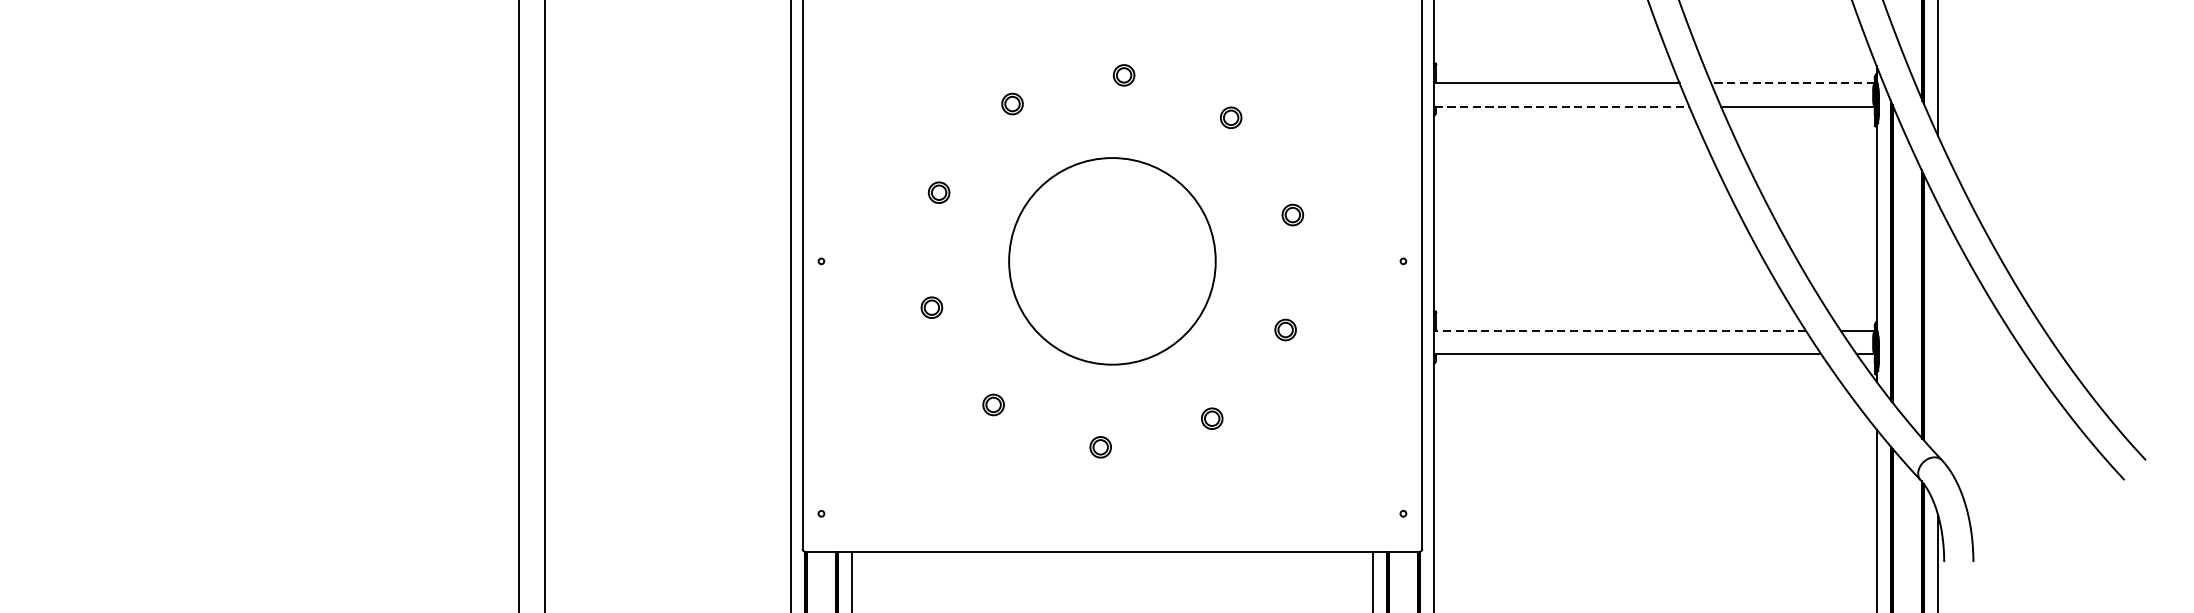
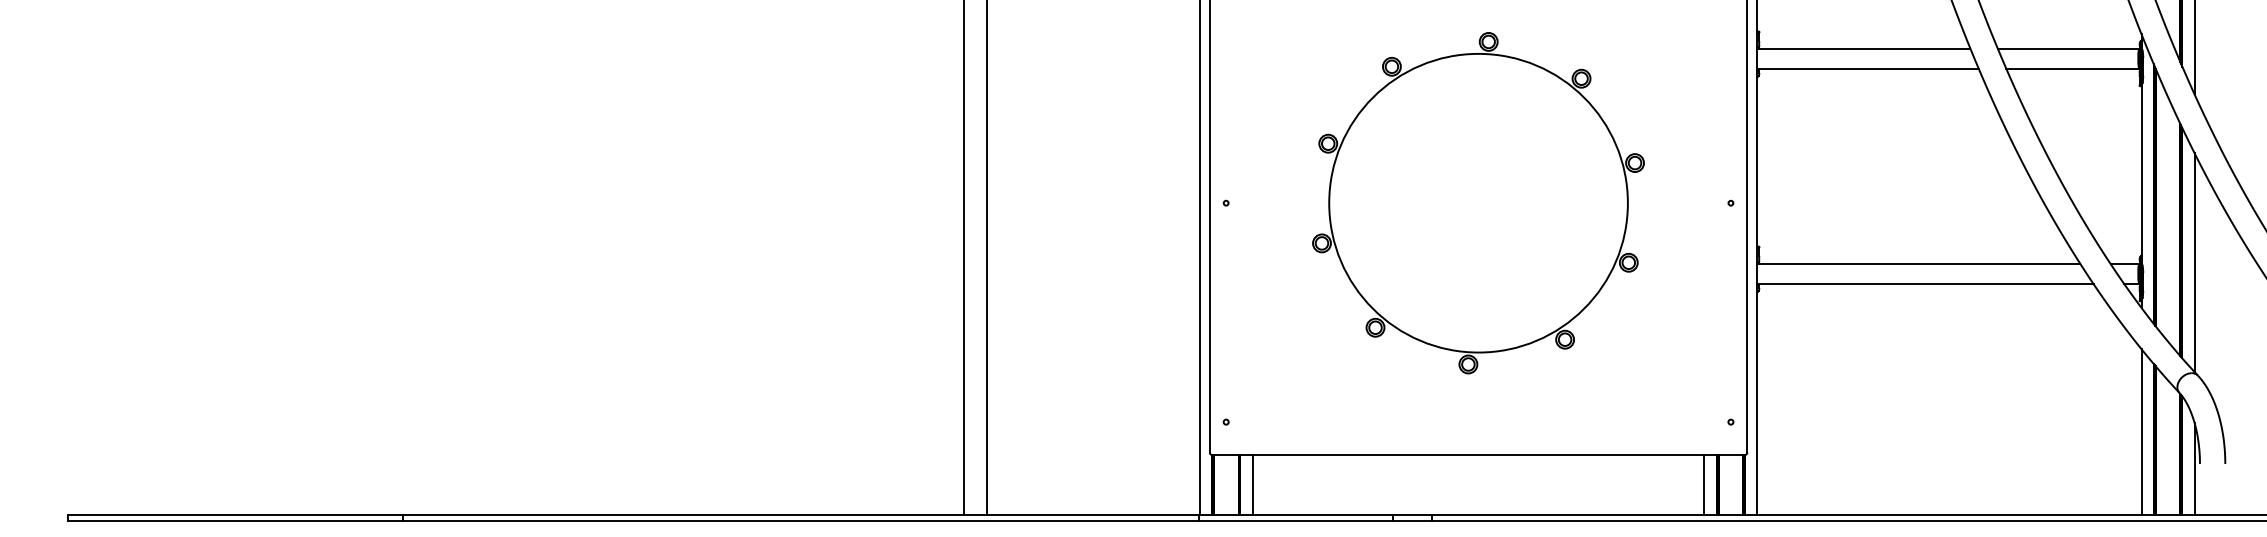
line: (1792, 82) -> (2068, 48), dashed -> solid
line: (1562, 106) -> (1868, 68), dashed -> solid
circle: (1112, 260) -> (1478, 202), size x1.67
line: (1937, 329) -> (2194, 262), added
line: (1619, 330) -> (1918, 263), dashed -> solid

